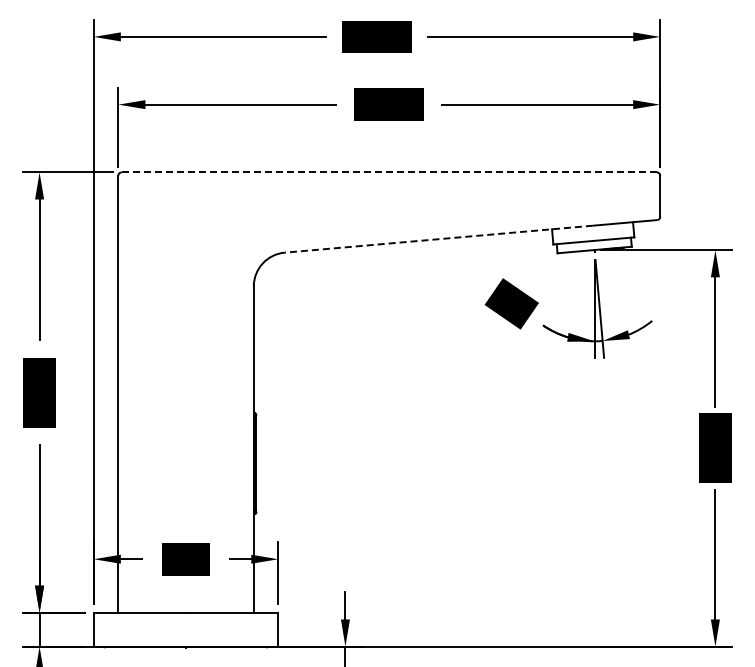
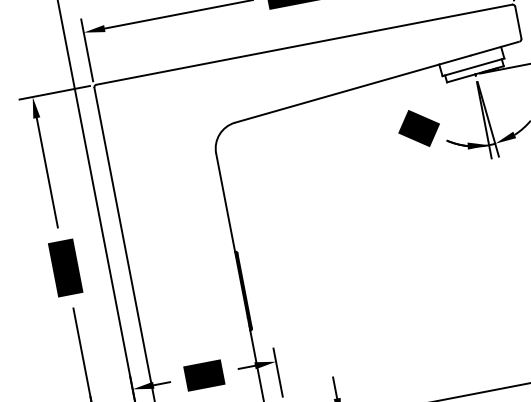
line: (389, 172) -> (304, 44), dashed -> solid
line: (438, 239) -> (352, 89), dashed -> solid

